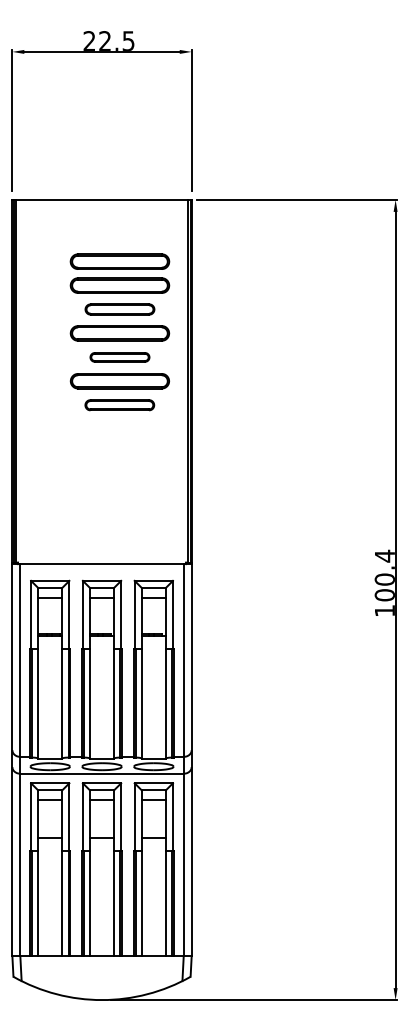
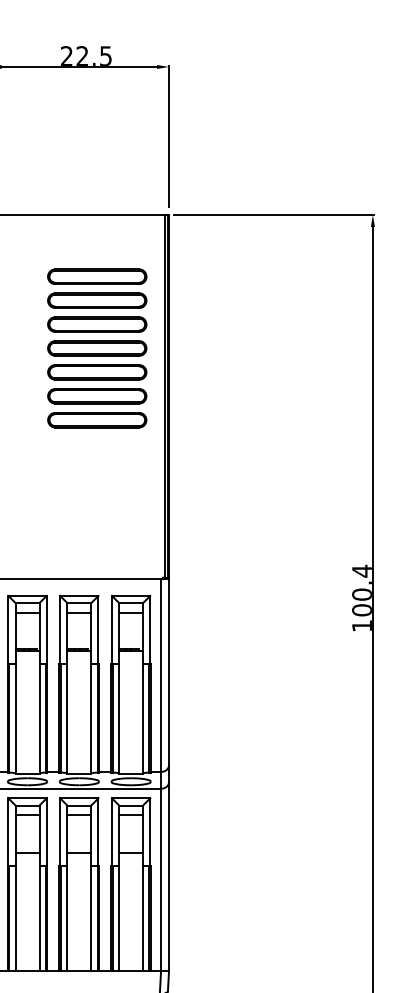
part: (119, 309) -> (96, 324), size x1.43
part: (119, 357) -> (96, 372), size x1.67
part: (119, 405) -> (96, 420), size x1.43

